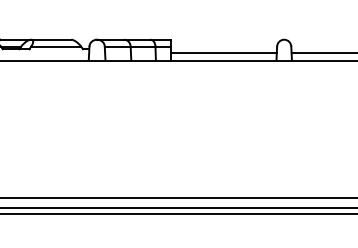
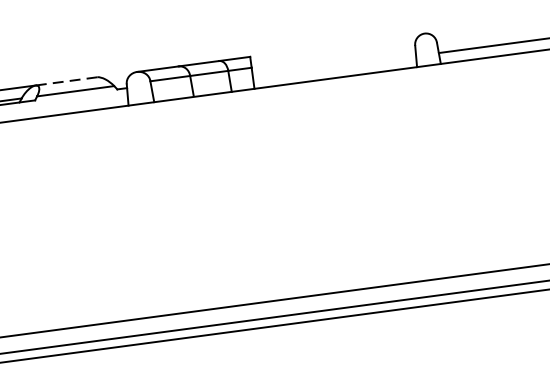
line: (50, 39) -> (65, 81), solid -> dashed
line: (223, 53) -> (334, 67), removed

